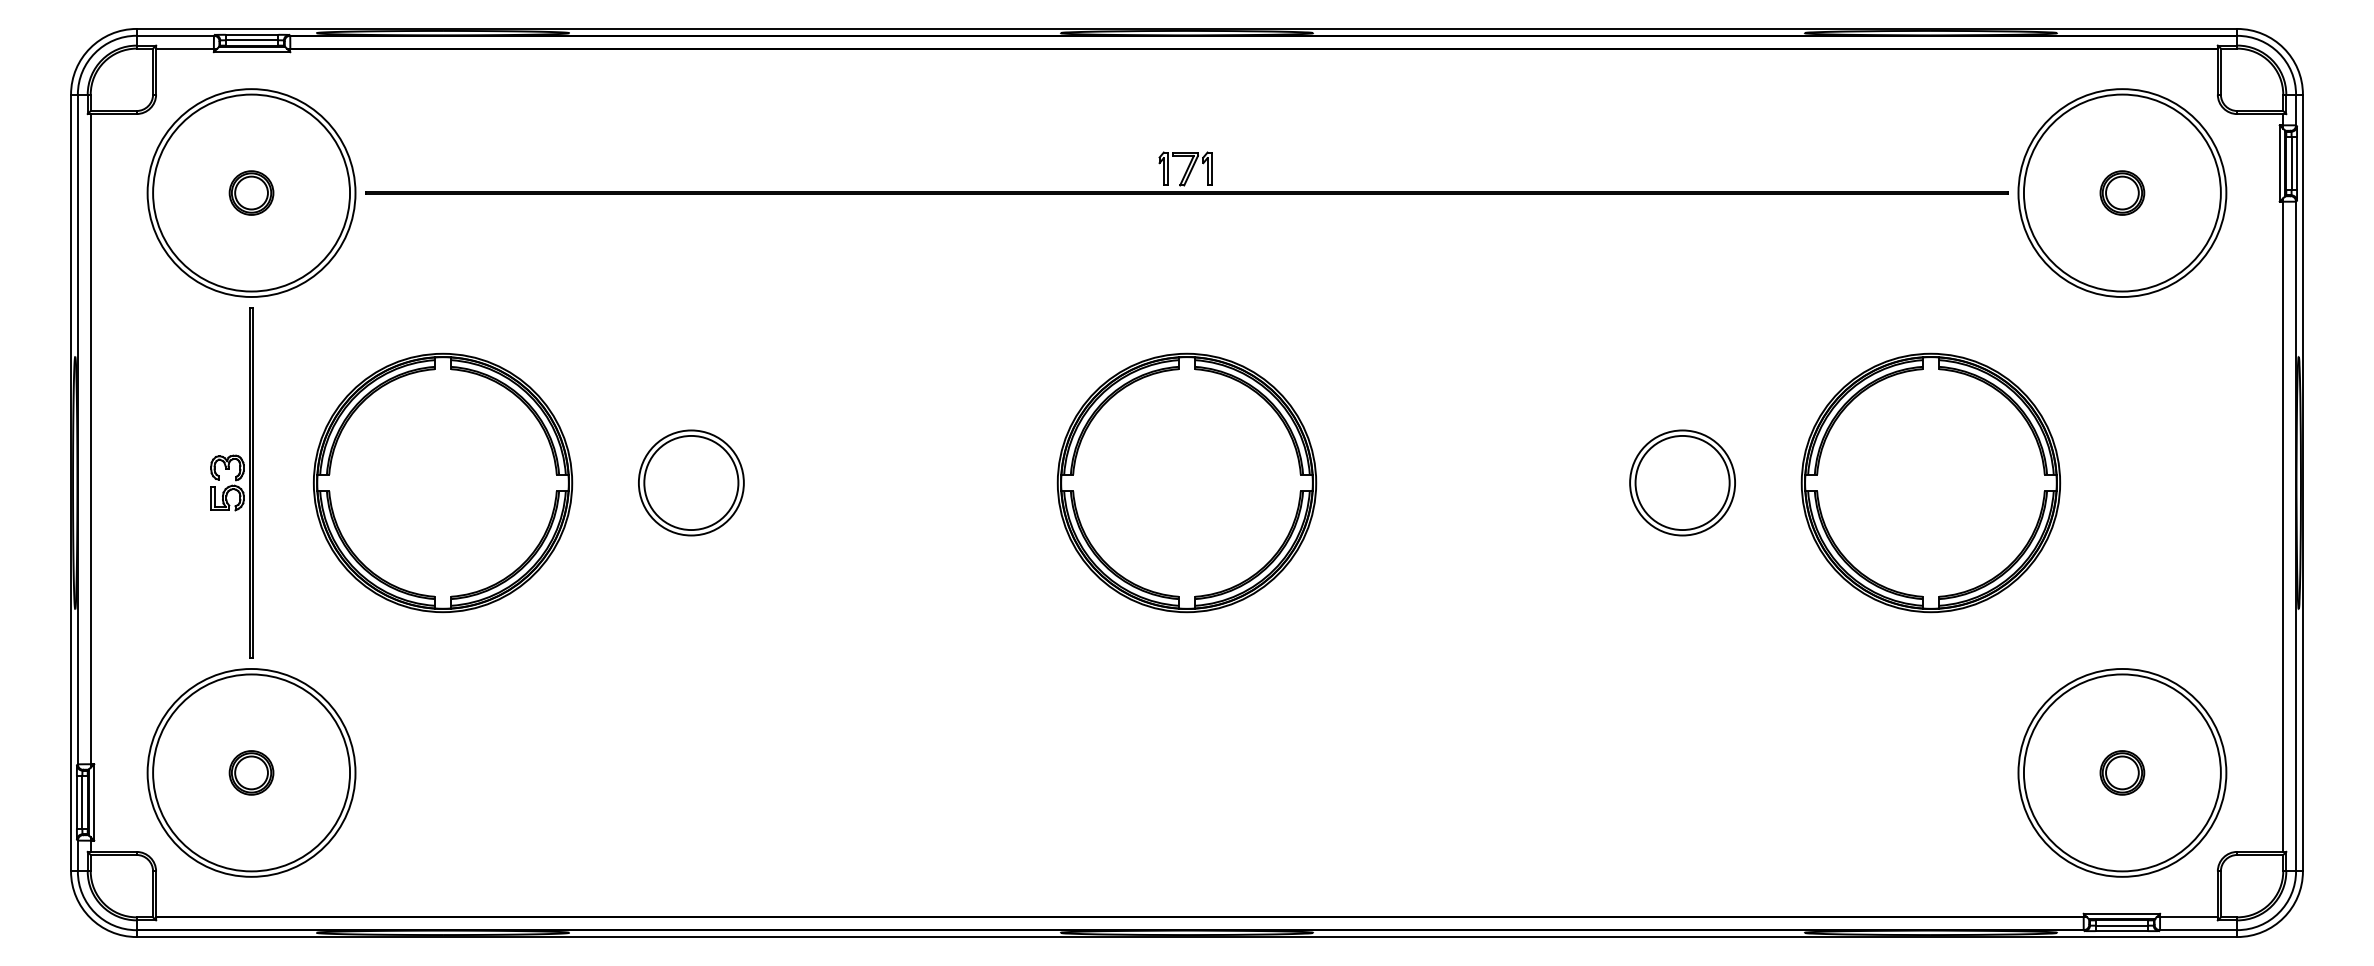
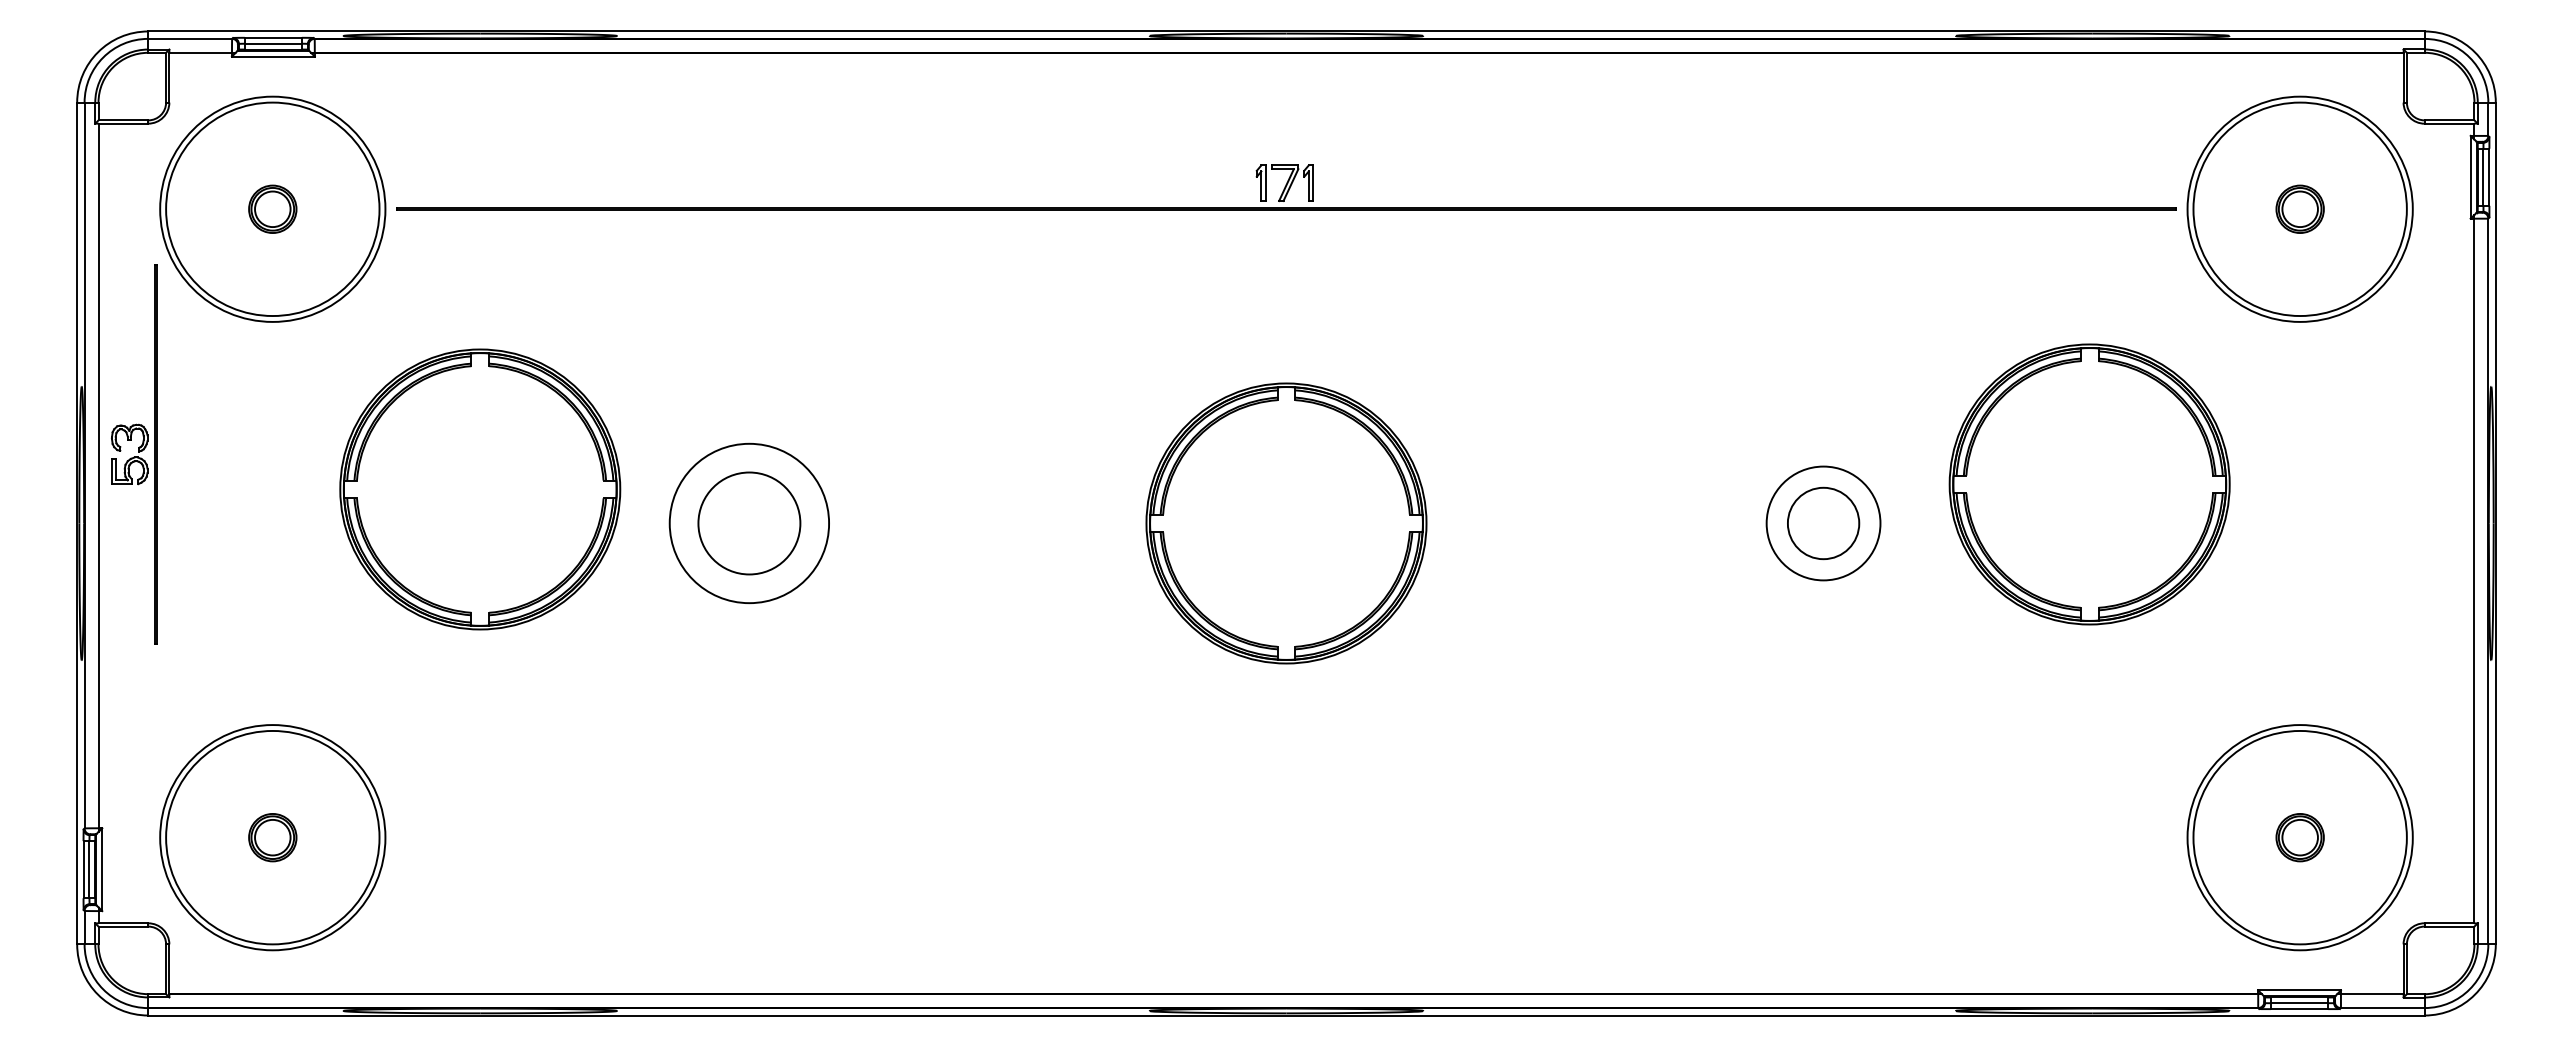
part: (231, 483) -> (134, 454), moved
part: (443, 483) -> (480, 489), moved
circle: (691, 483) -> (749, 523), size x1.4
circle: (1682, 483) -> (1823, 523), size x0.7
part: (1930, 483) -> (2089, 484), moved

